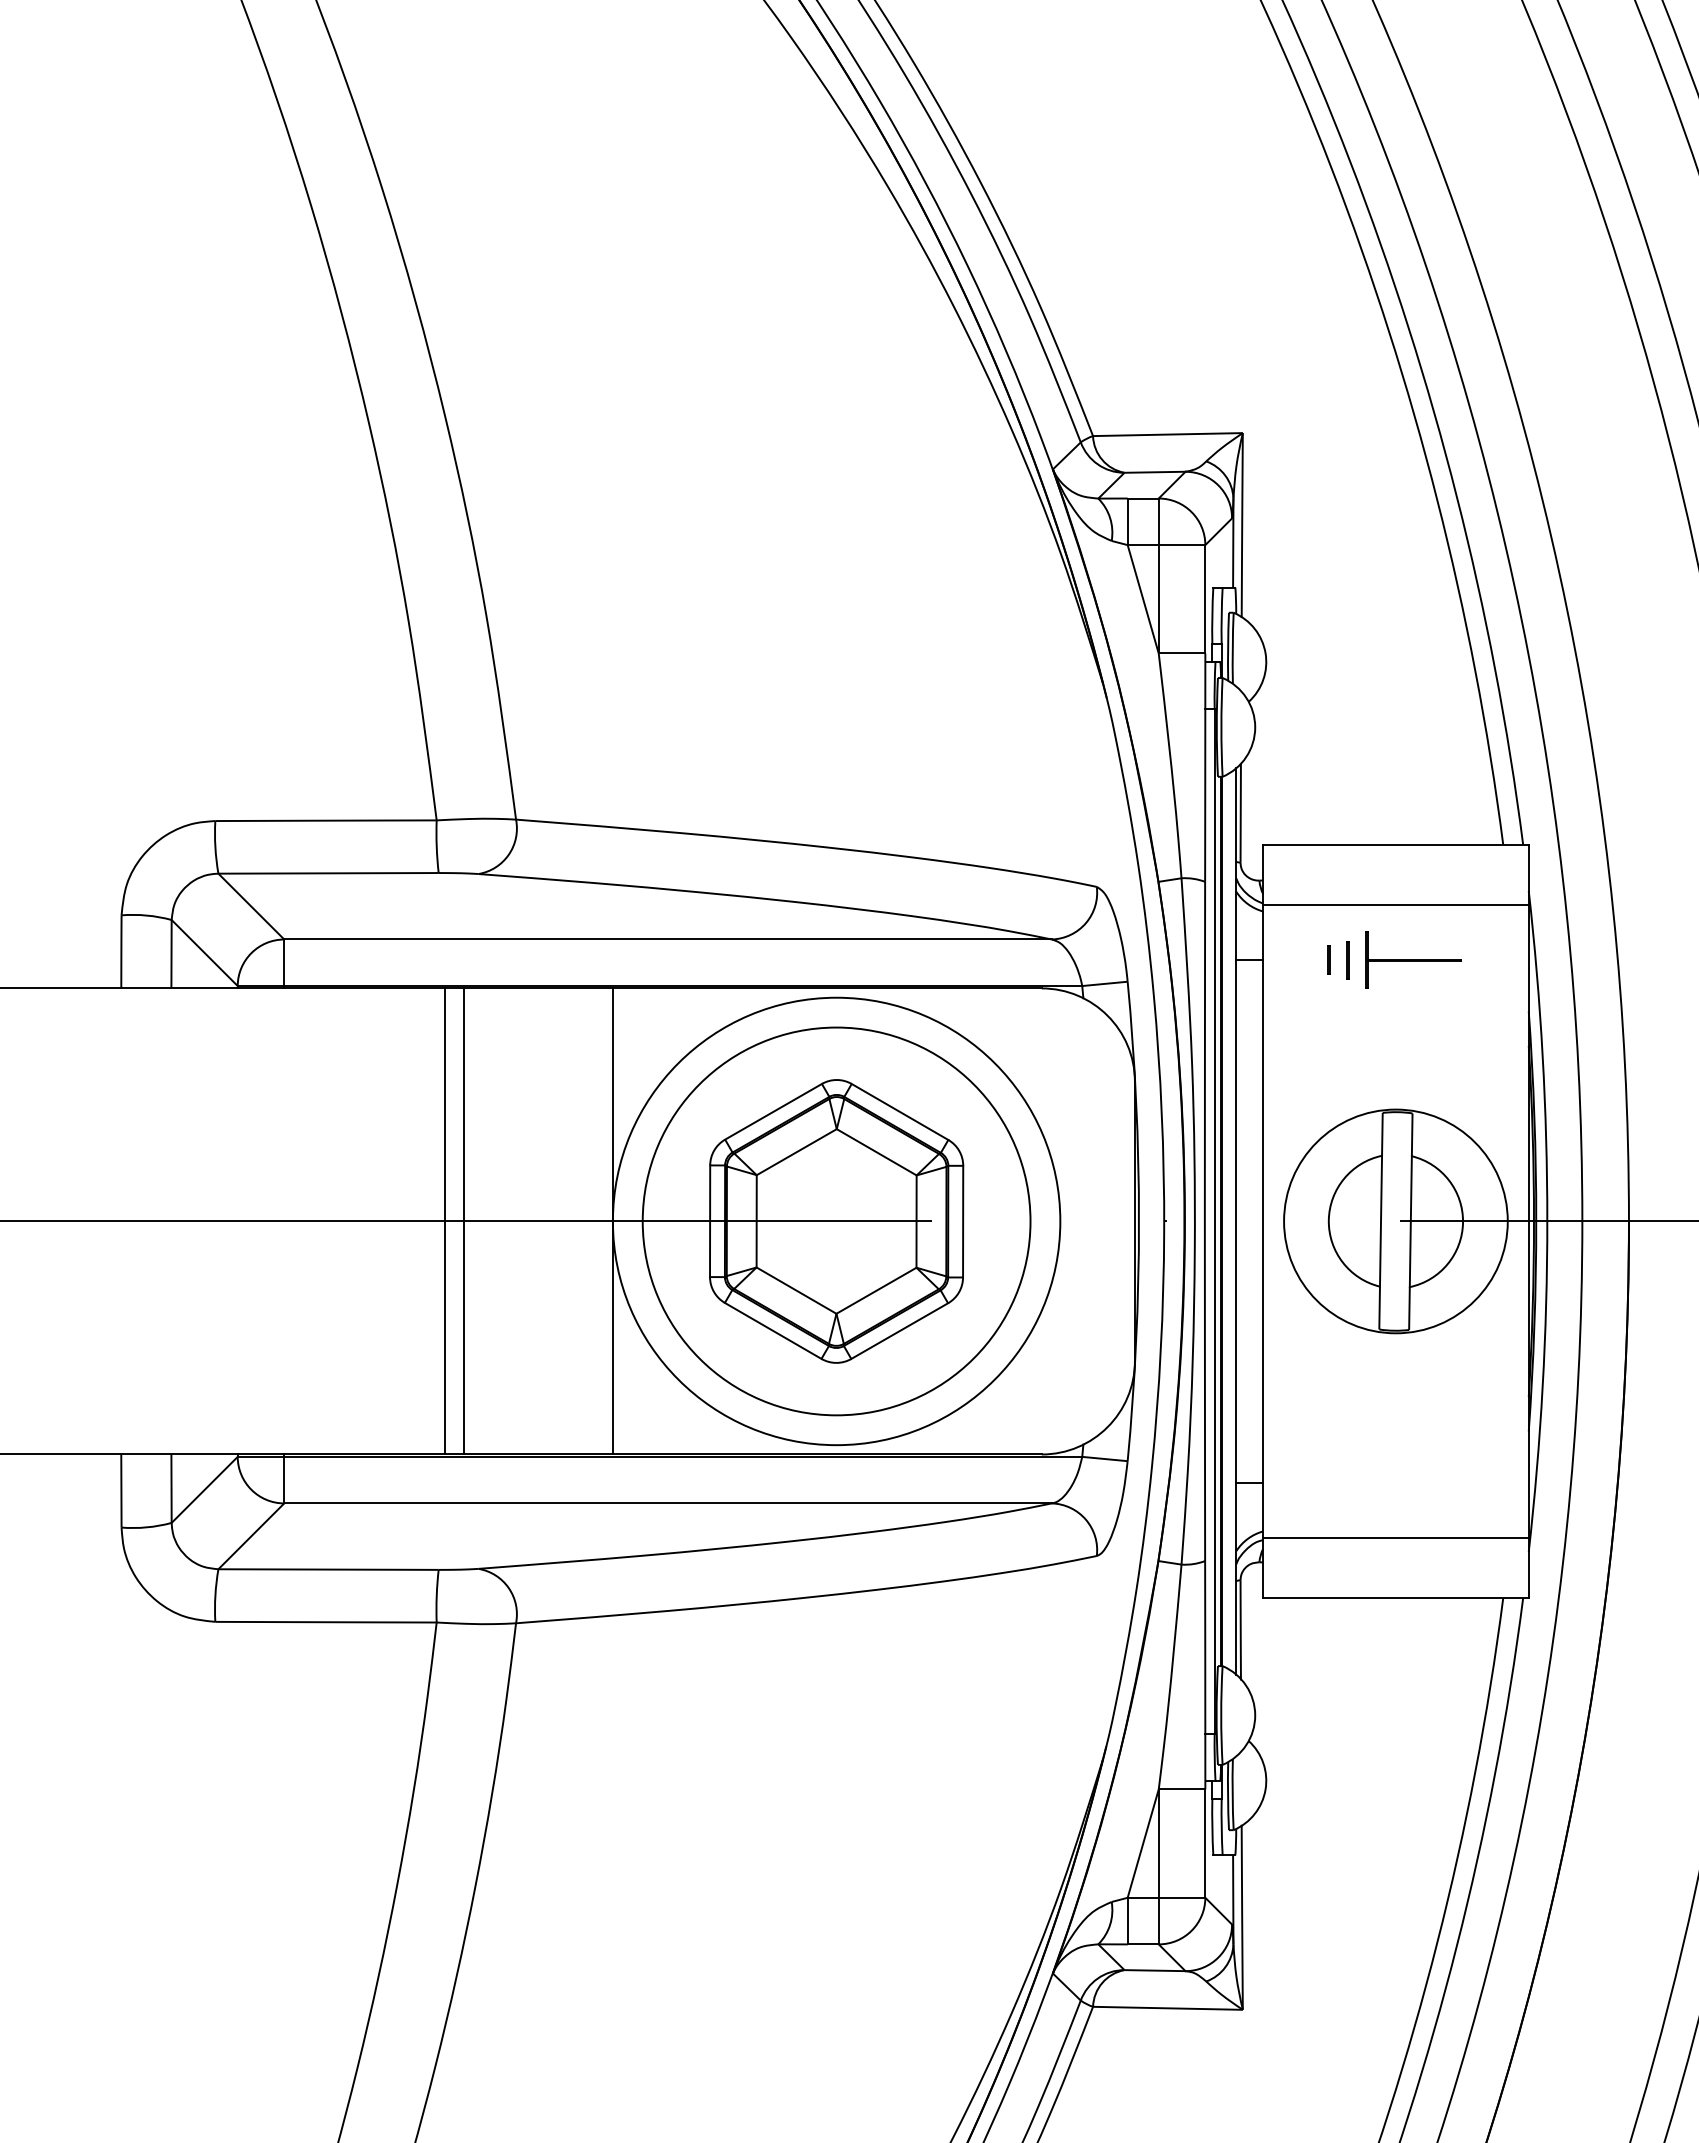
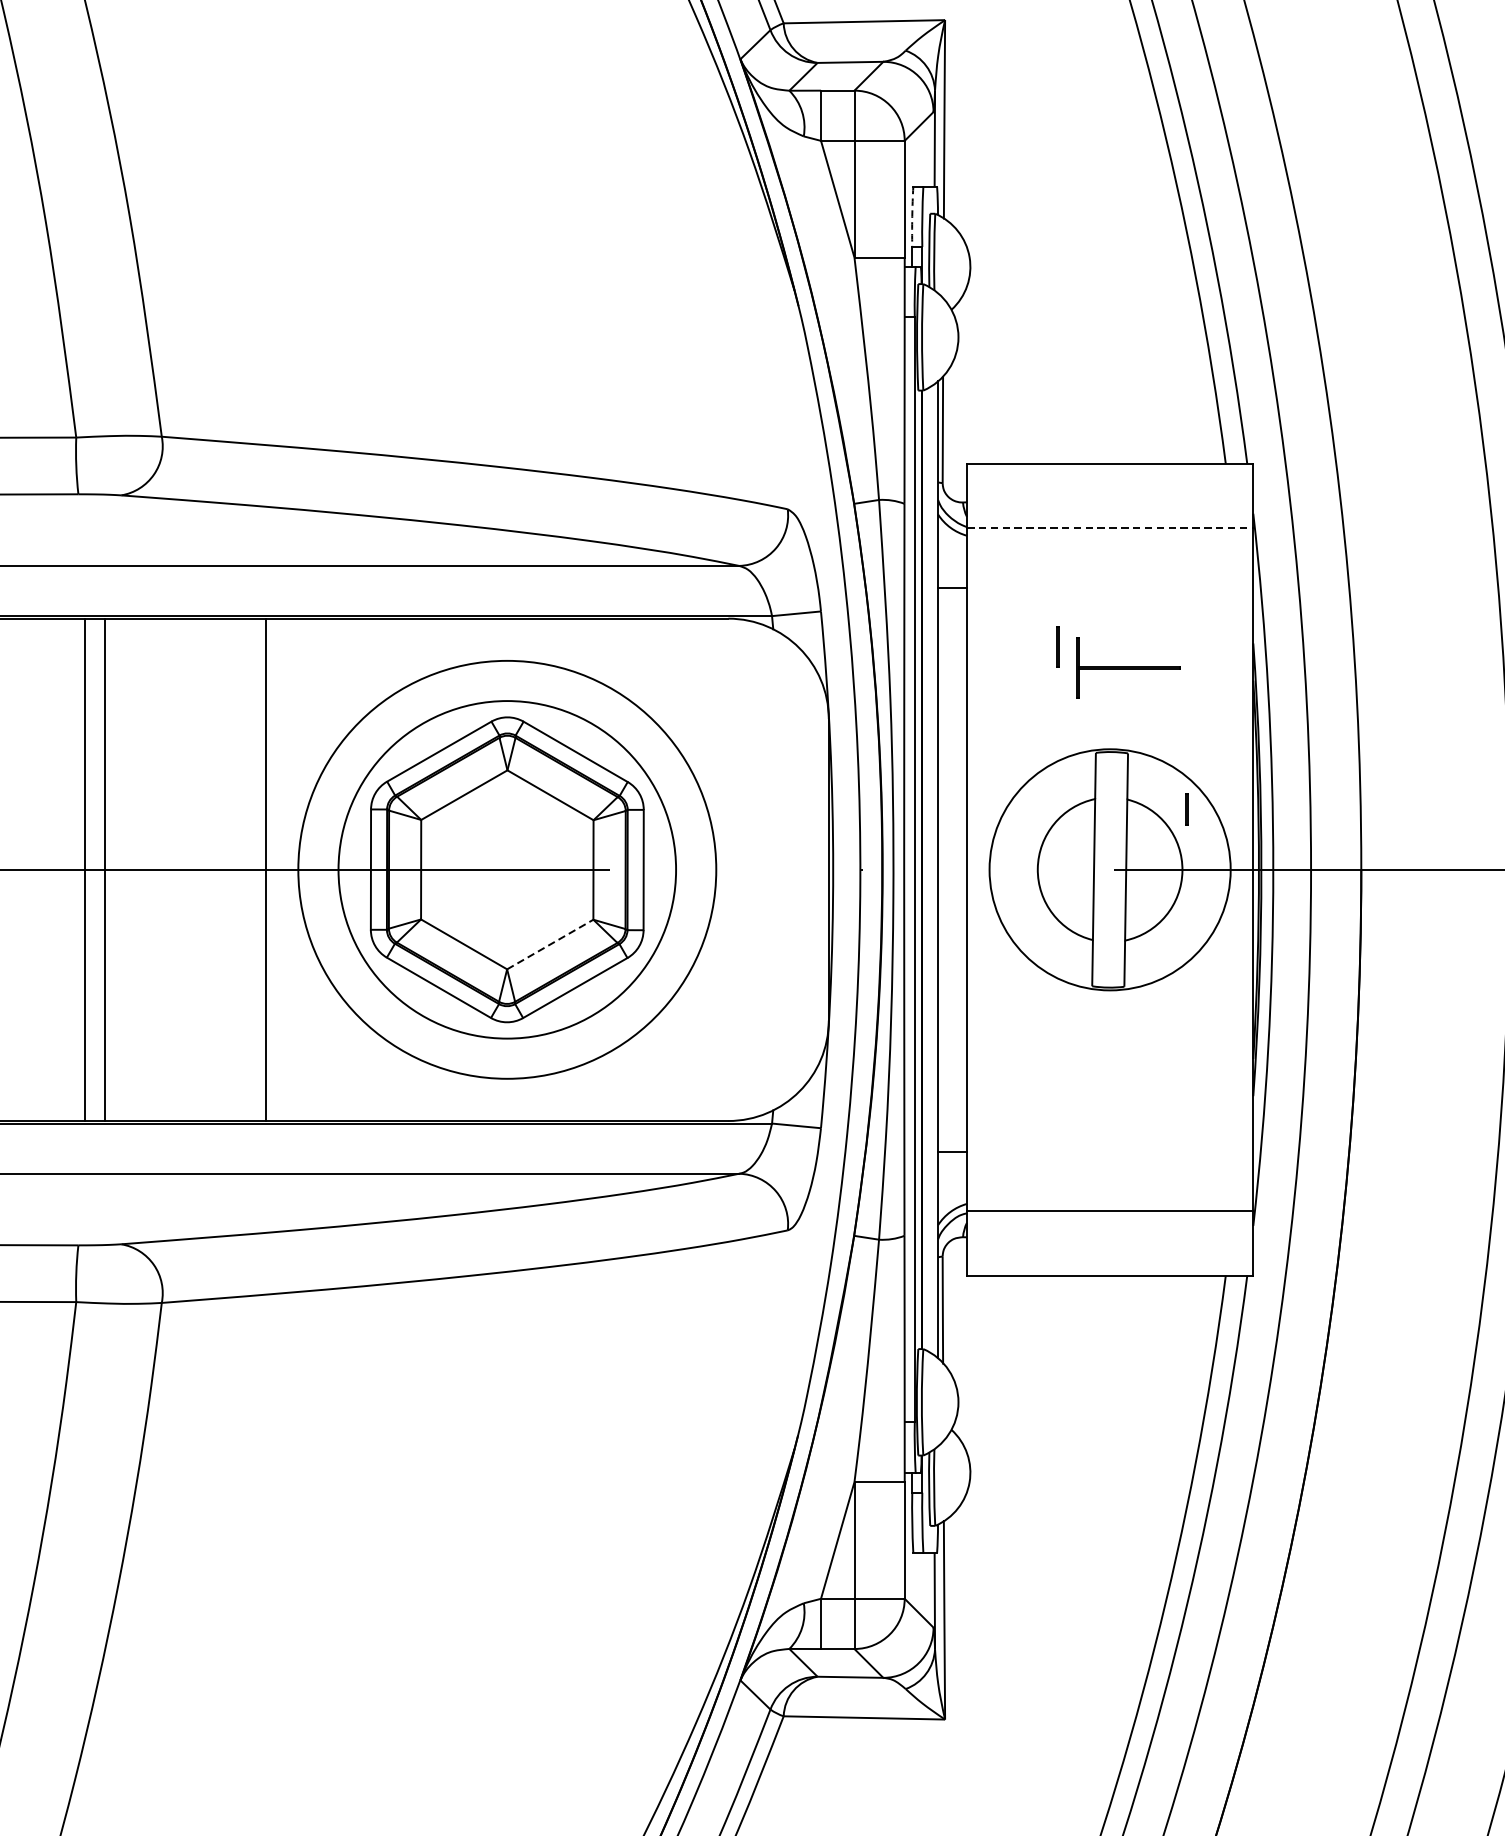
arc: (1212, 615) -> (912, 216), solid -> dashed
line: (1395, 904) -> (1109, 528), solid -> dashed
line: (1328, 959) -> (1186, 808), moved
part: (1413, 959) -> (1129, 667), moved
line: (1347, 960) -> (1057, 646), moved
circle: (836, 1221) -> (507, 869), size x0.7
line: (876, 1290) -> (550, 944), solid -> dashed

